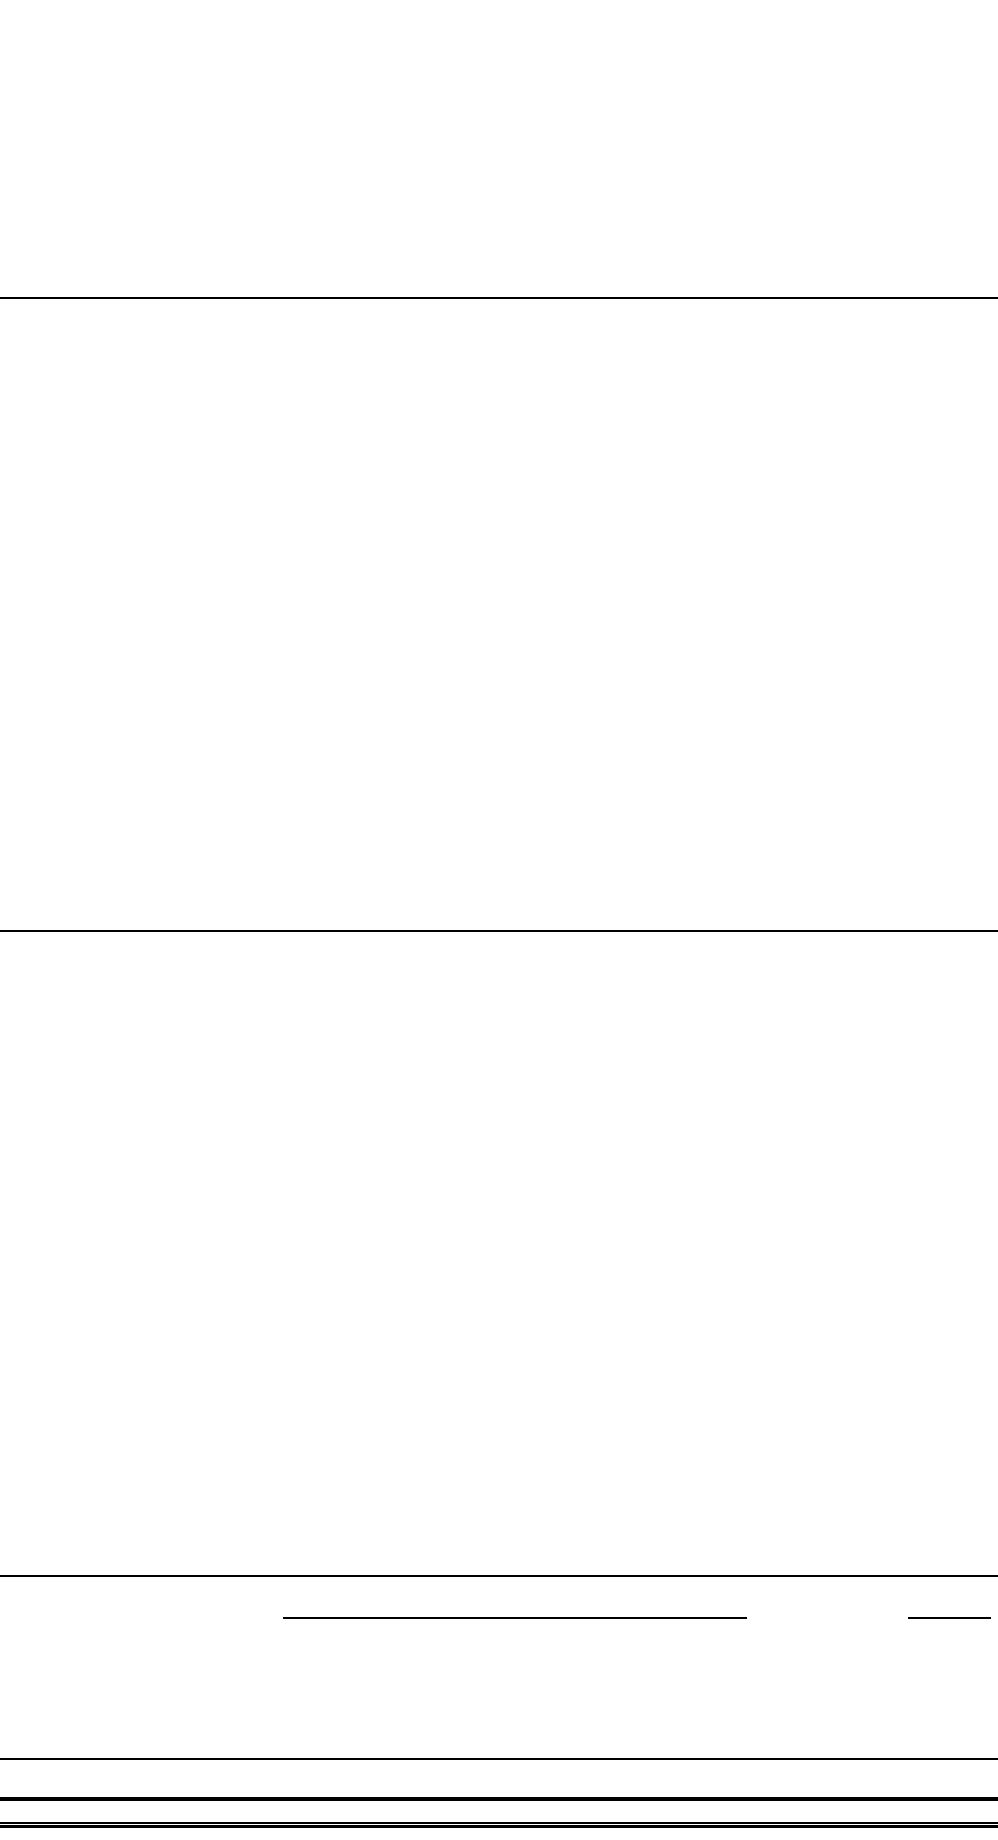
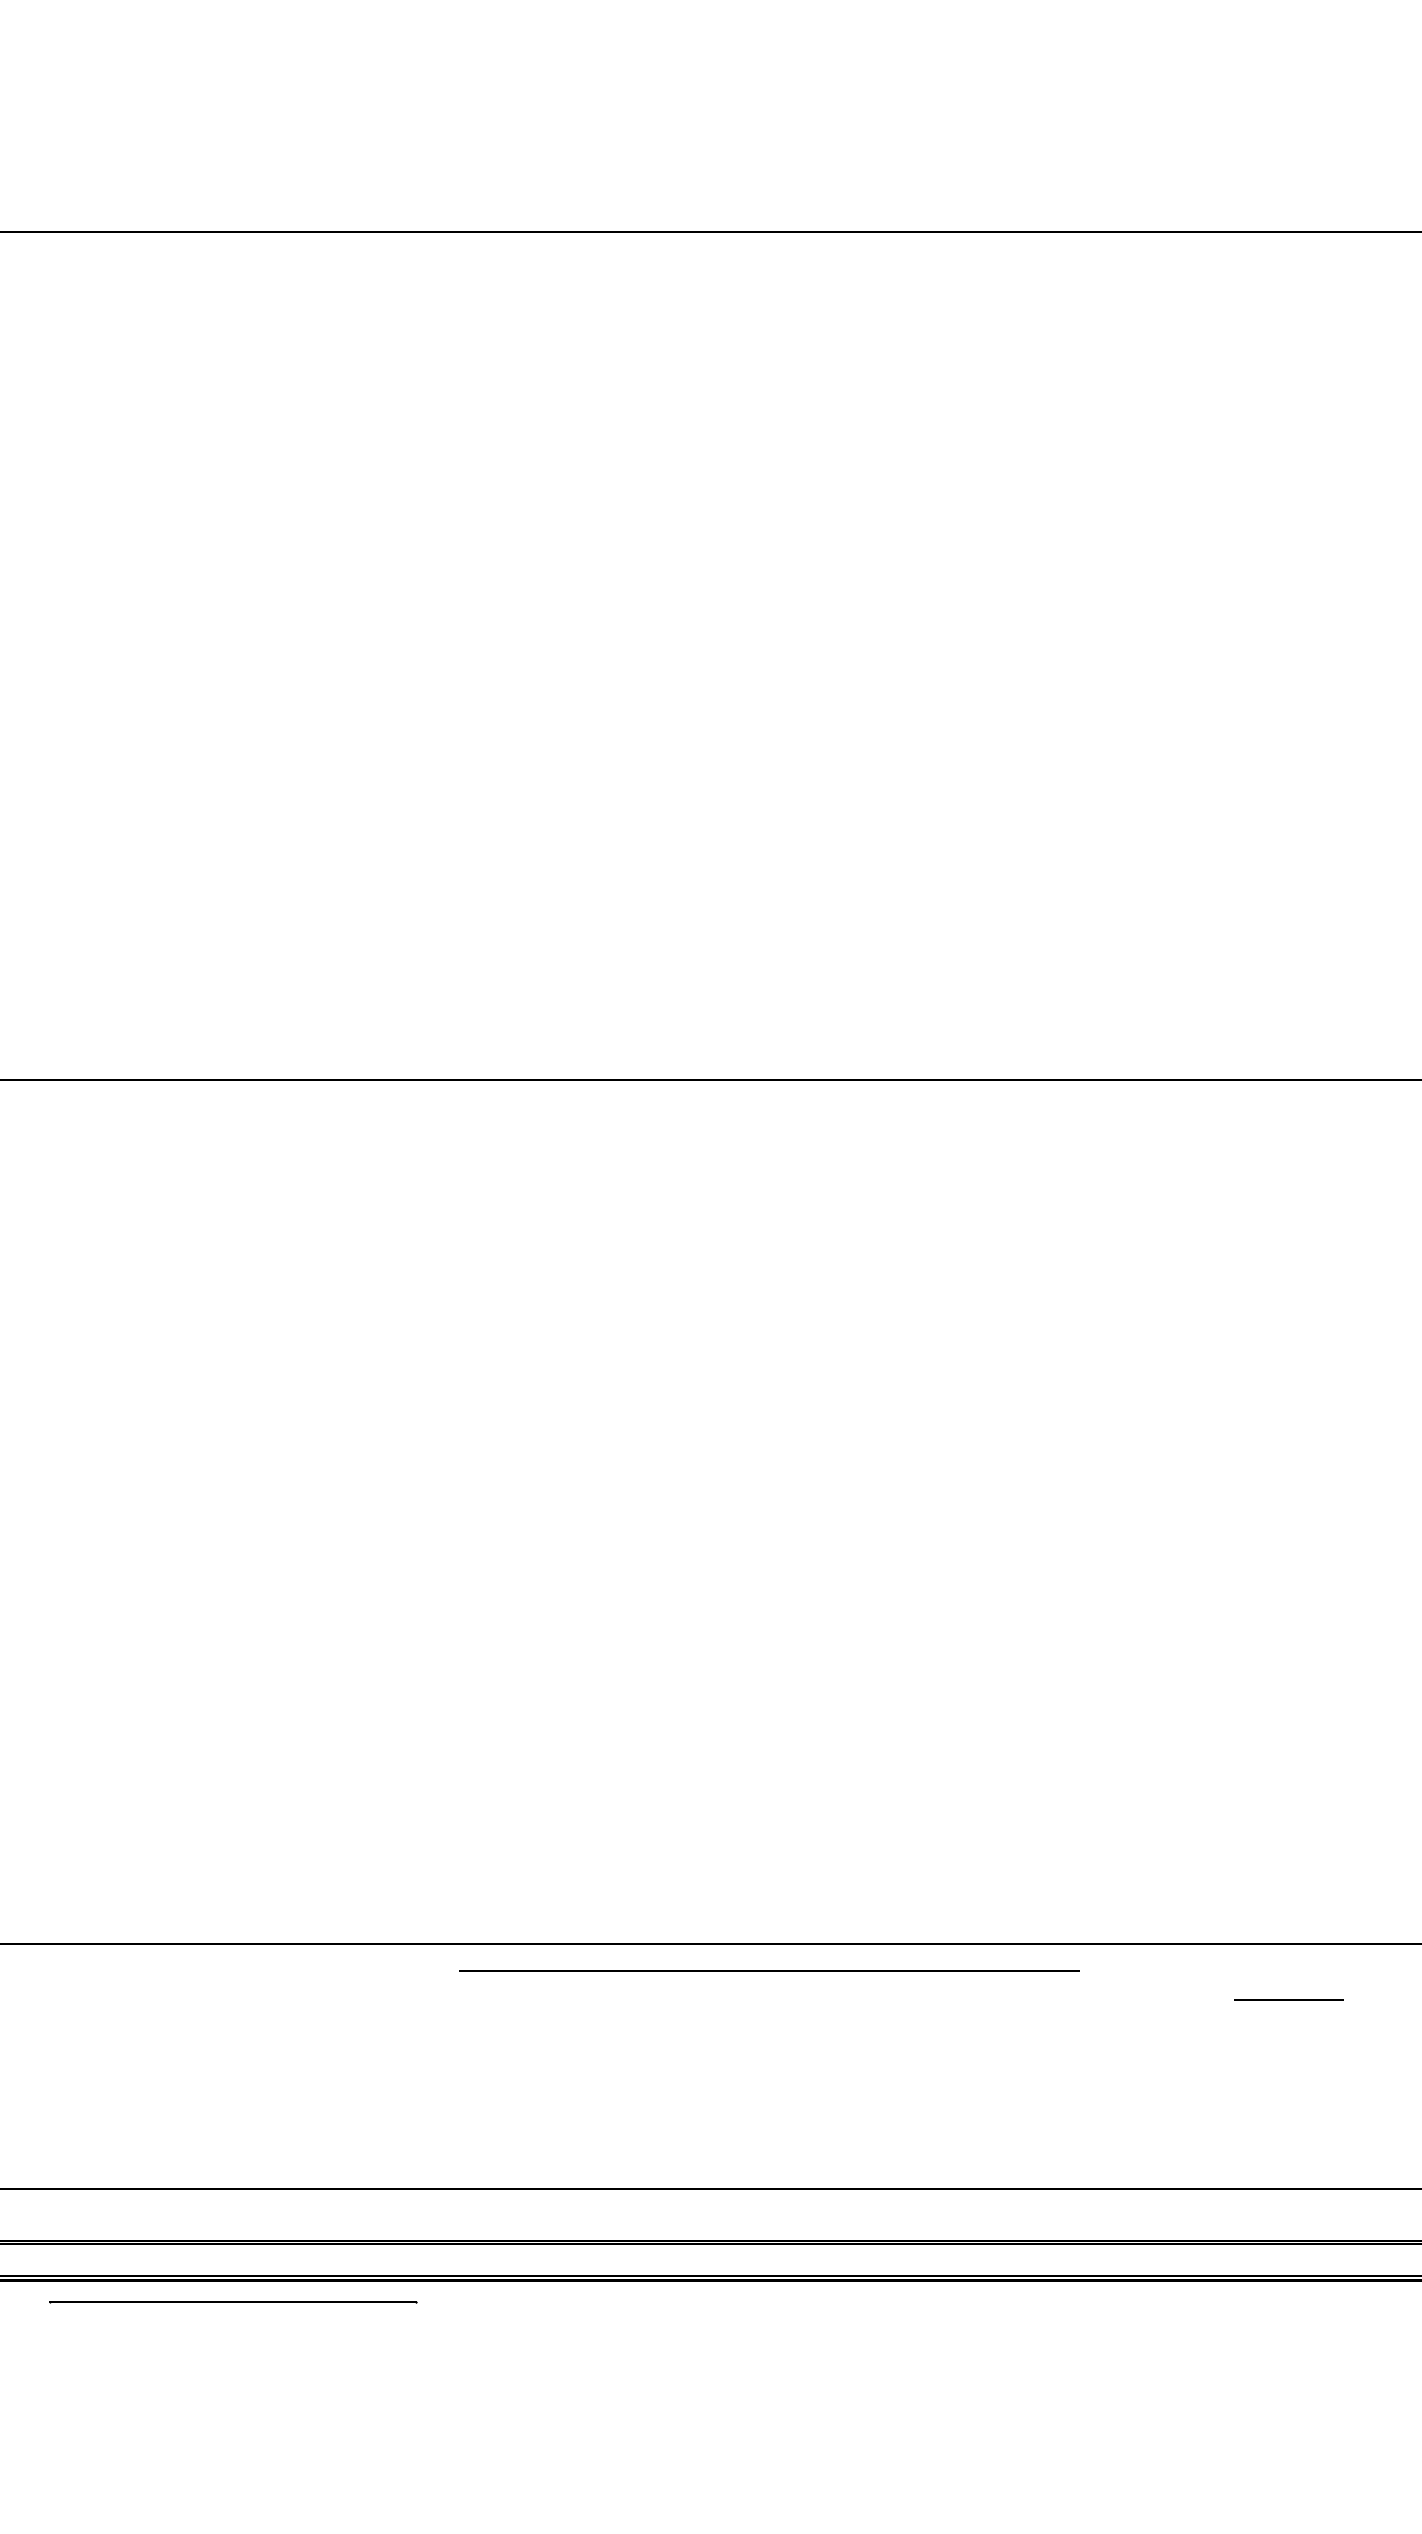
line: (514, 1617) -> (769, 1970), moved

